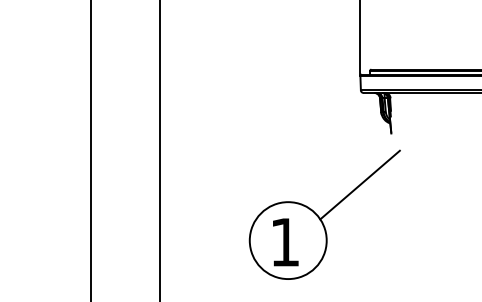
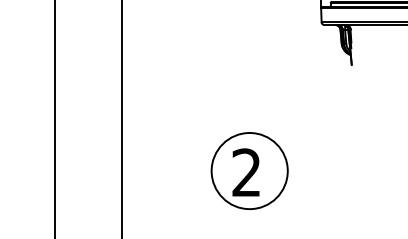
line: (359, 184) -> (320, 115), removed
text: (284, 241) -> (246, 171), 1 -> 2

